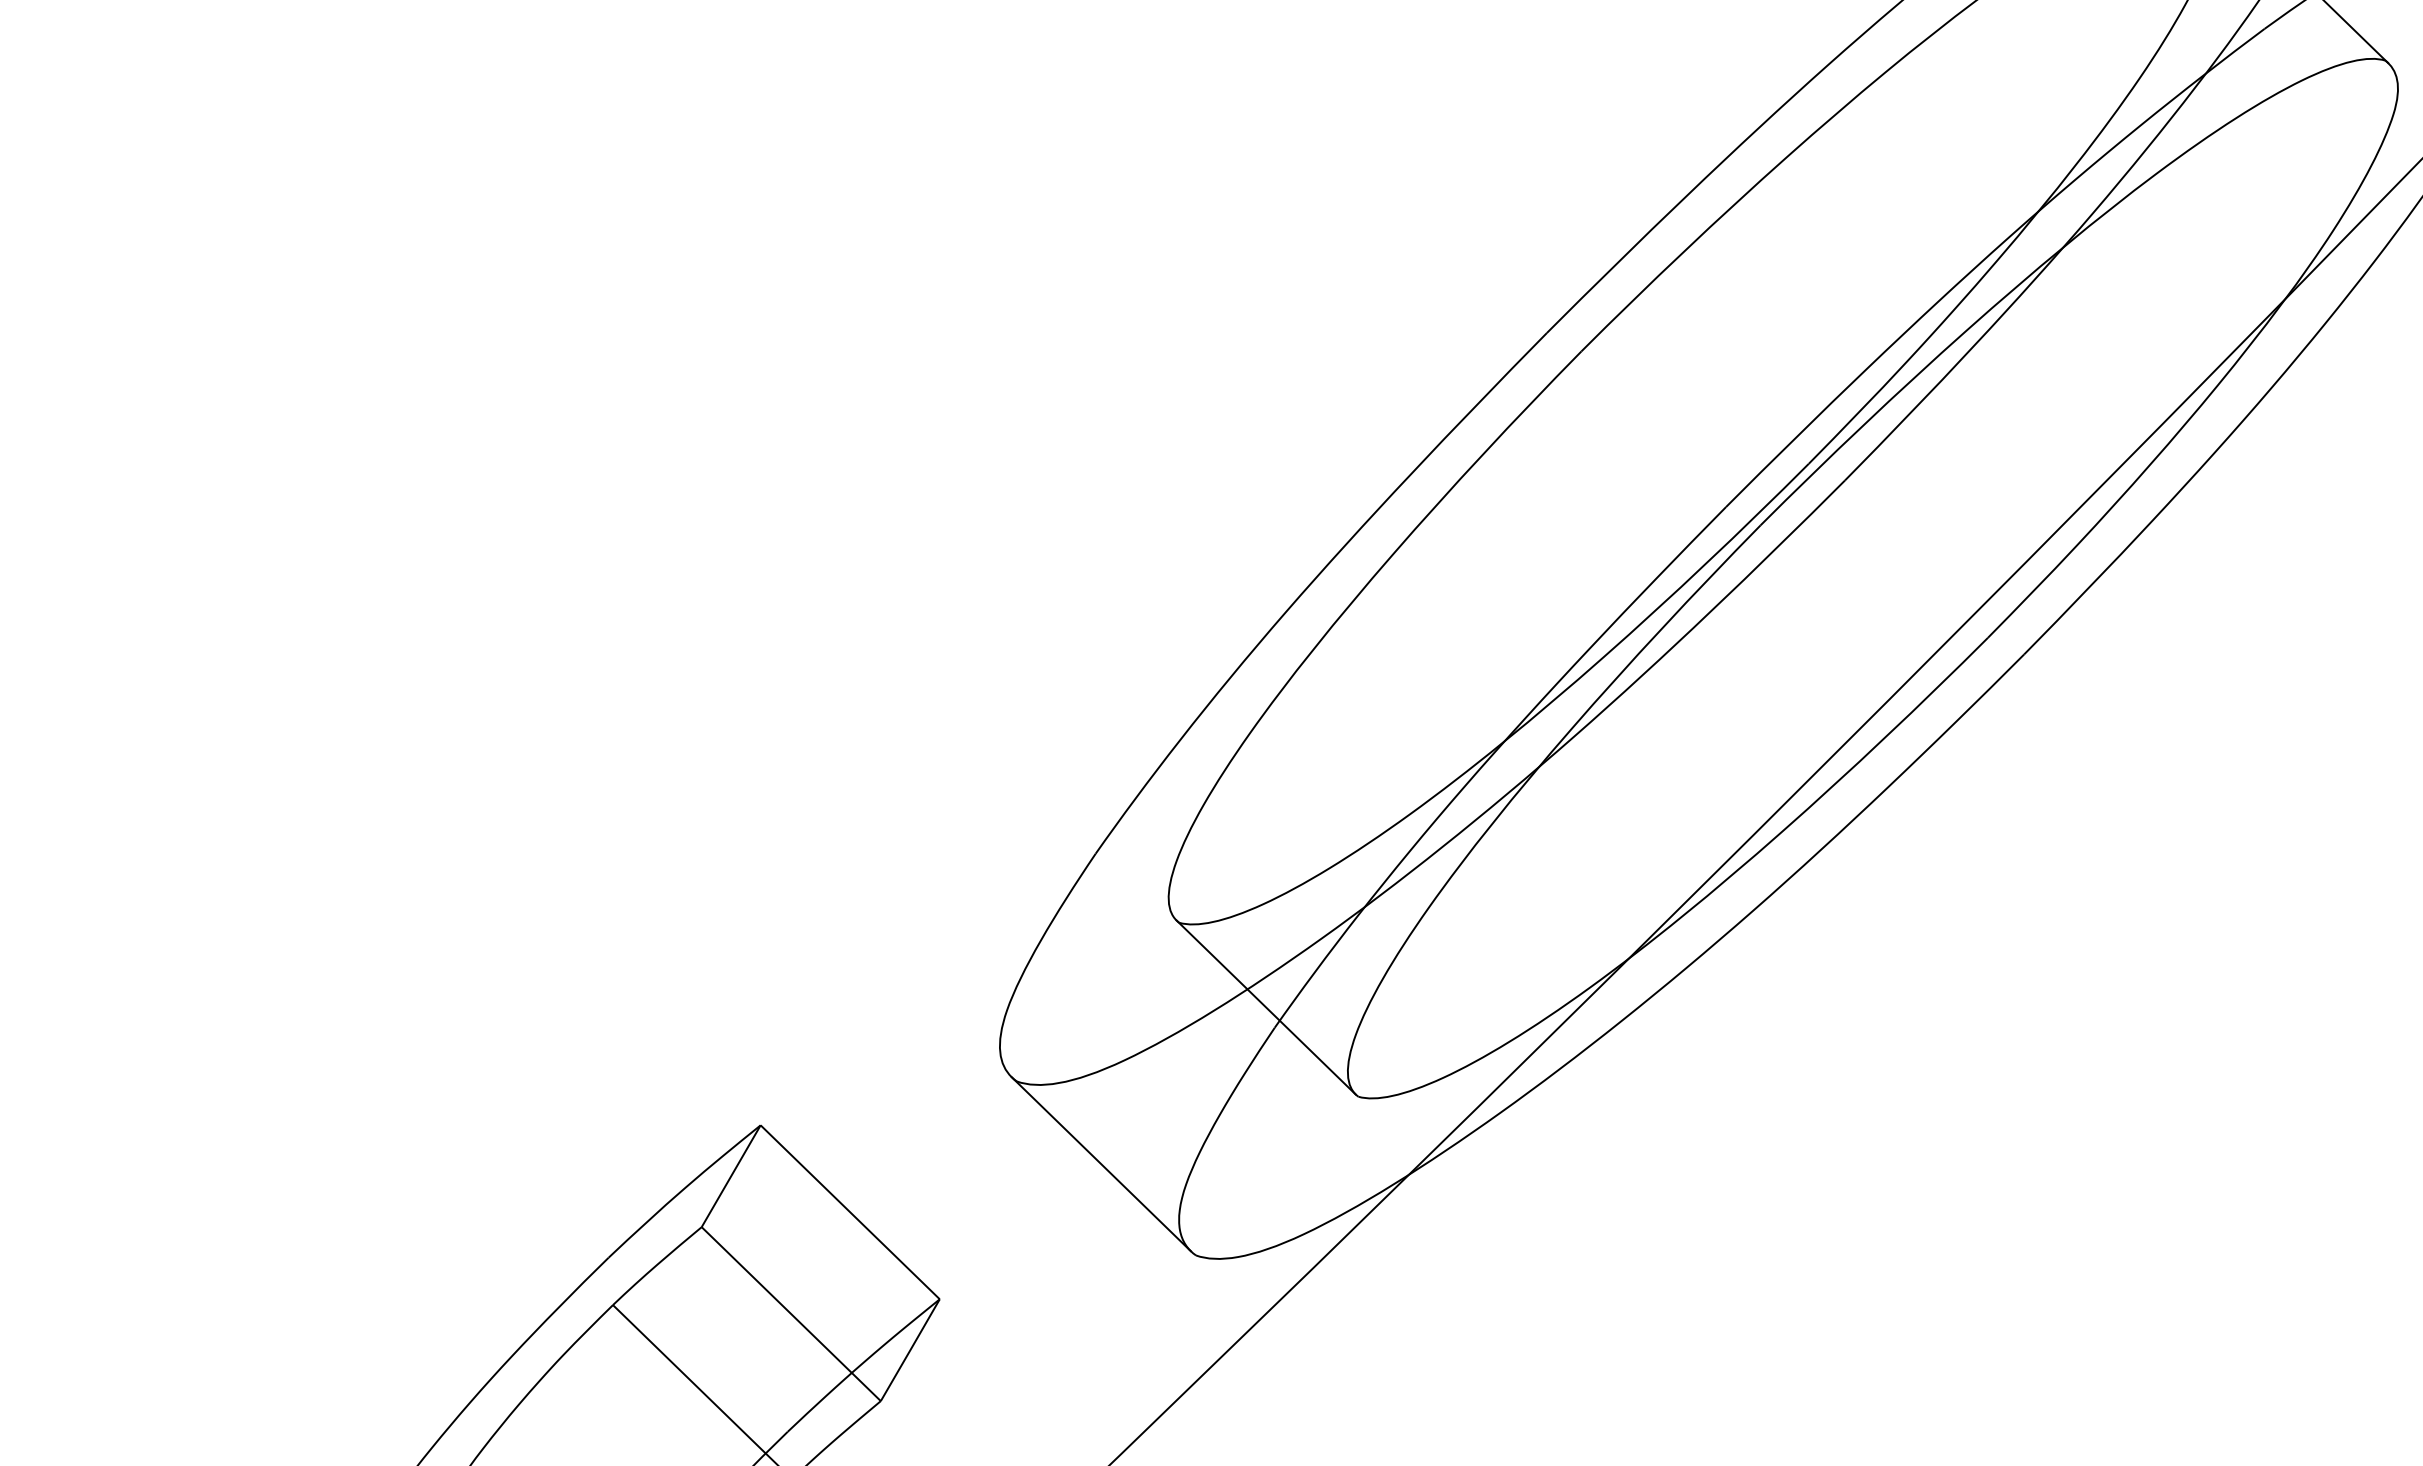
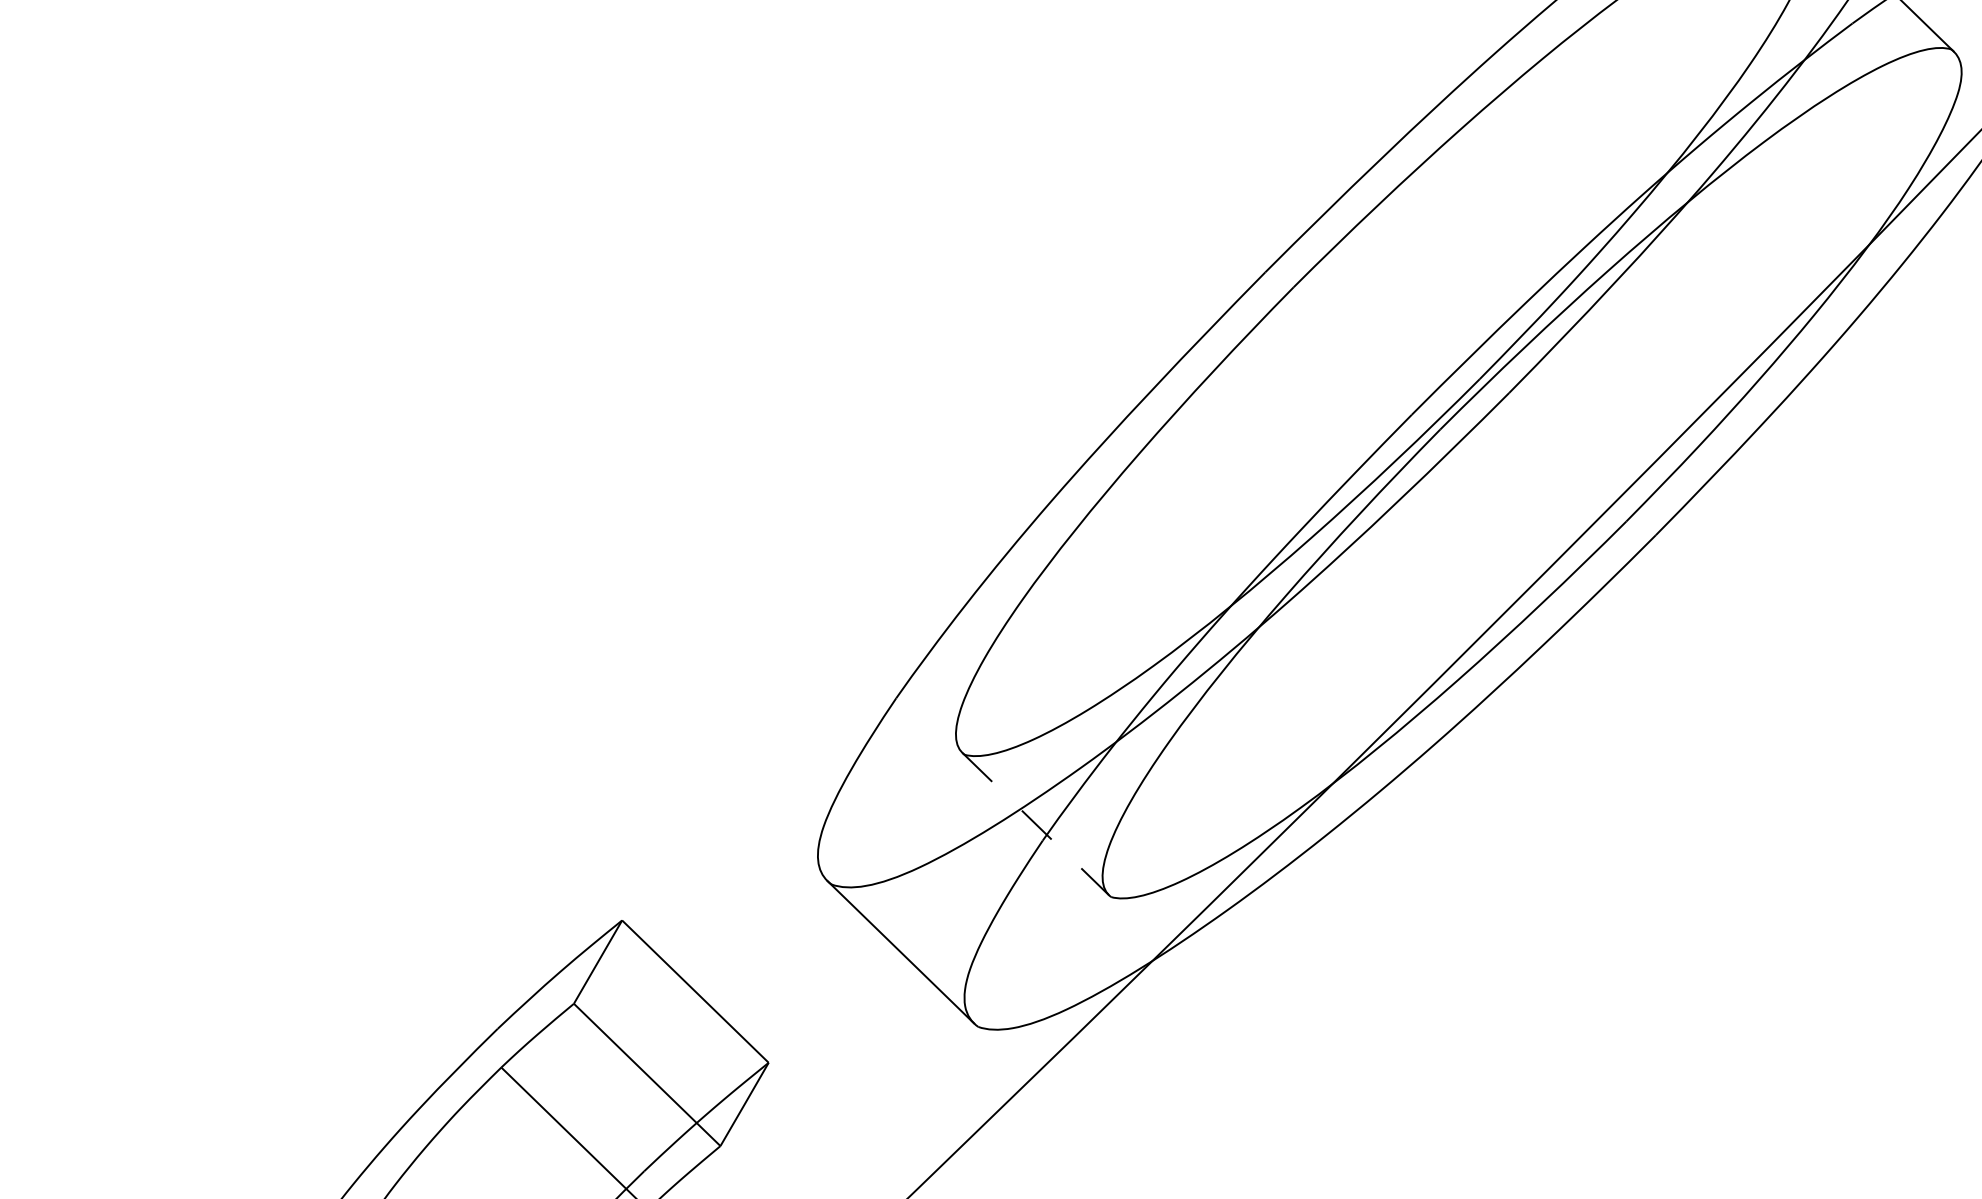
line: (1266, 1007) -> (1035, 824), solid -> dashed

